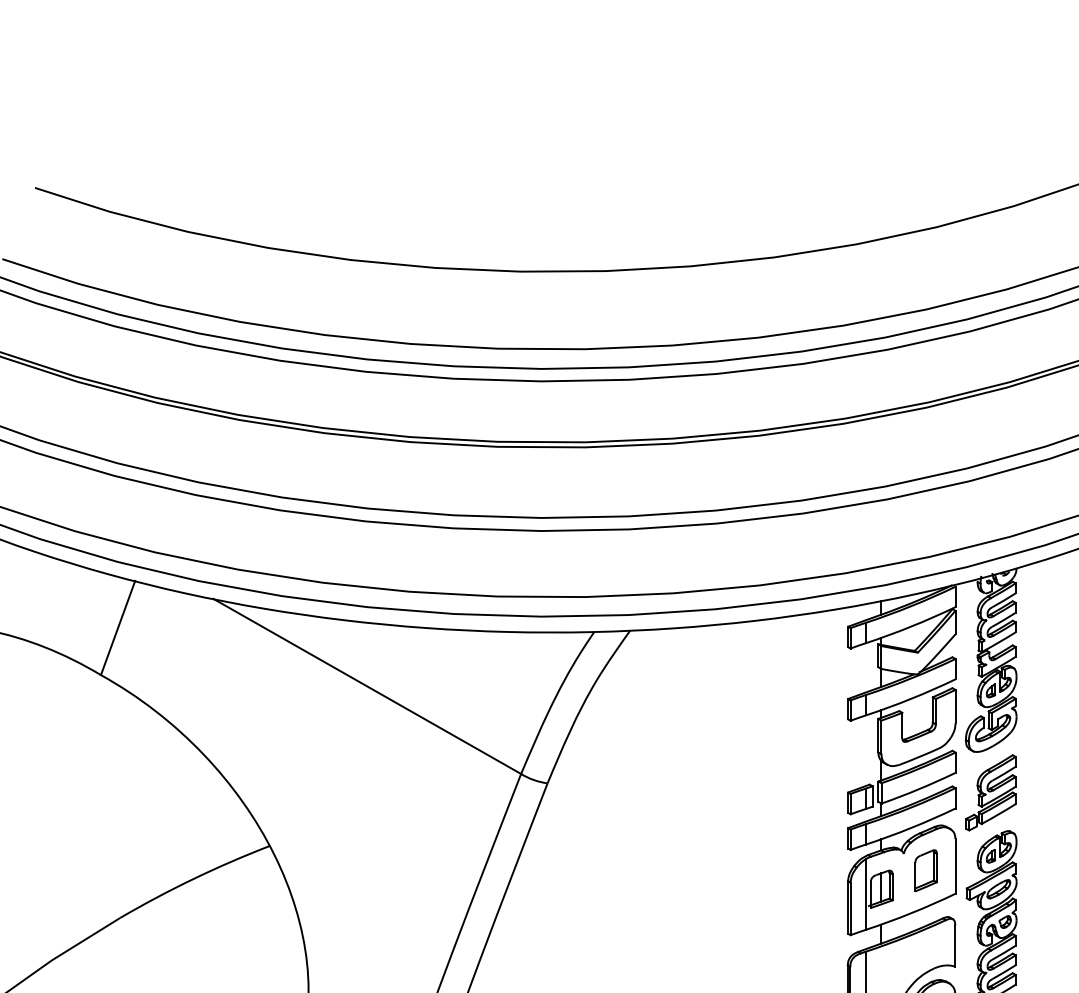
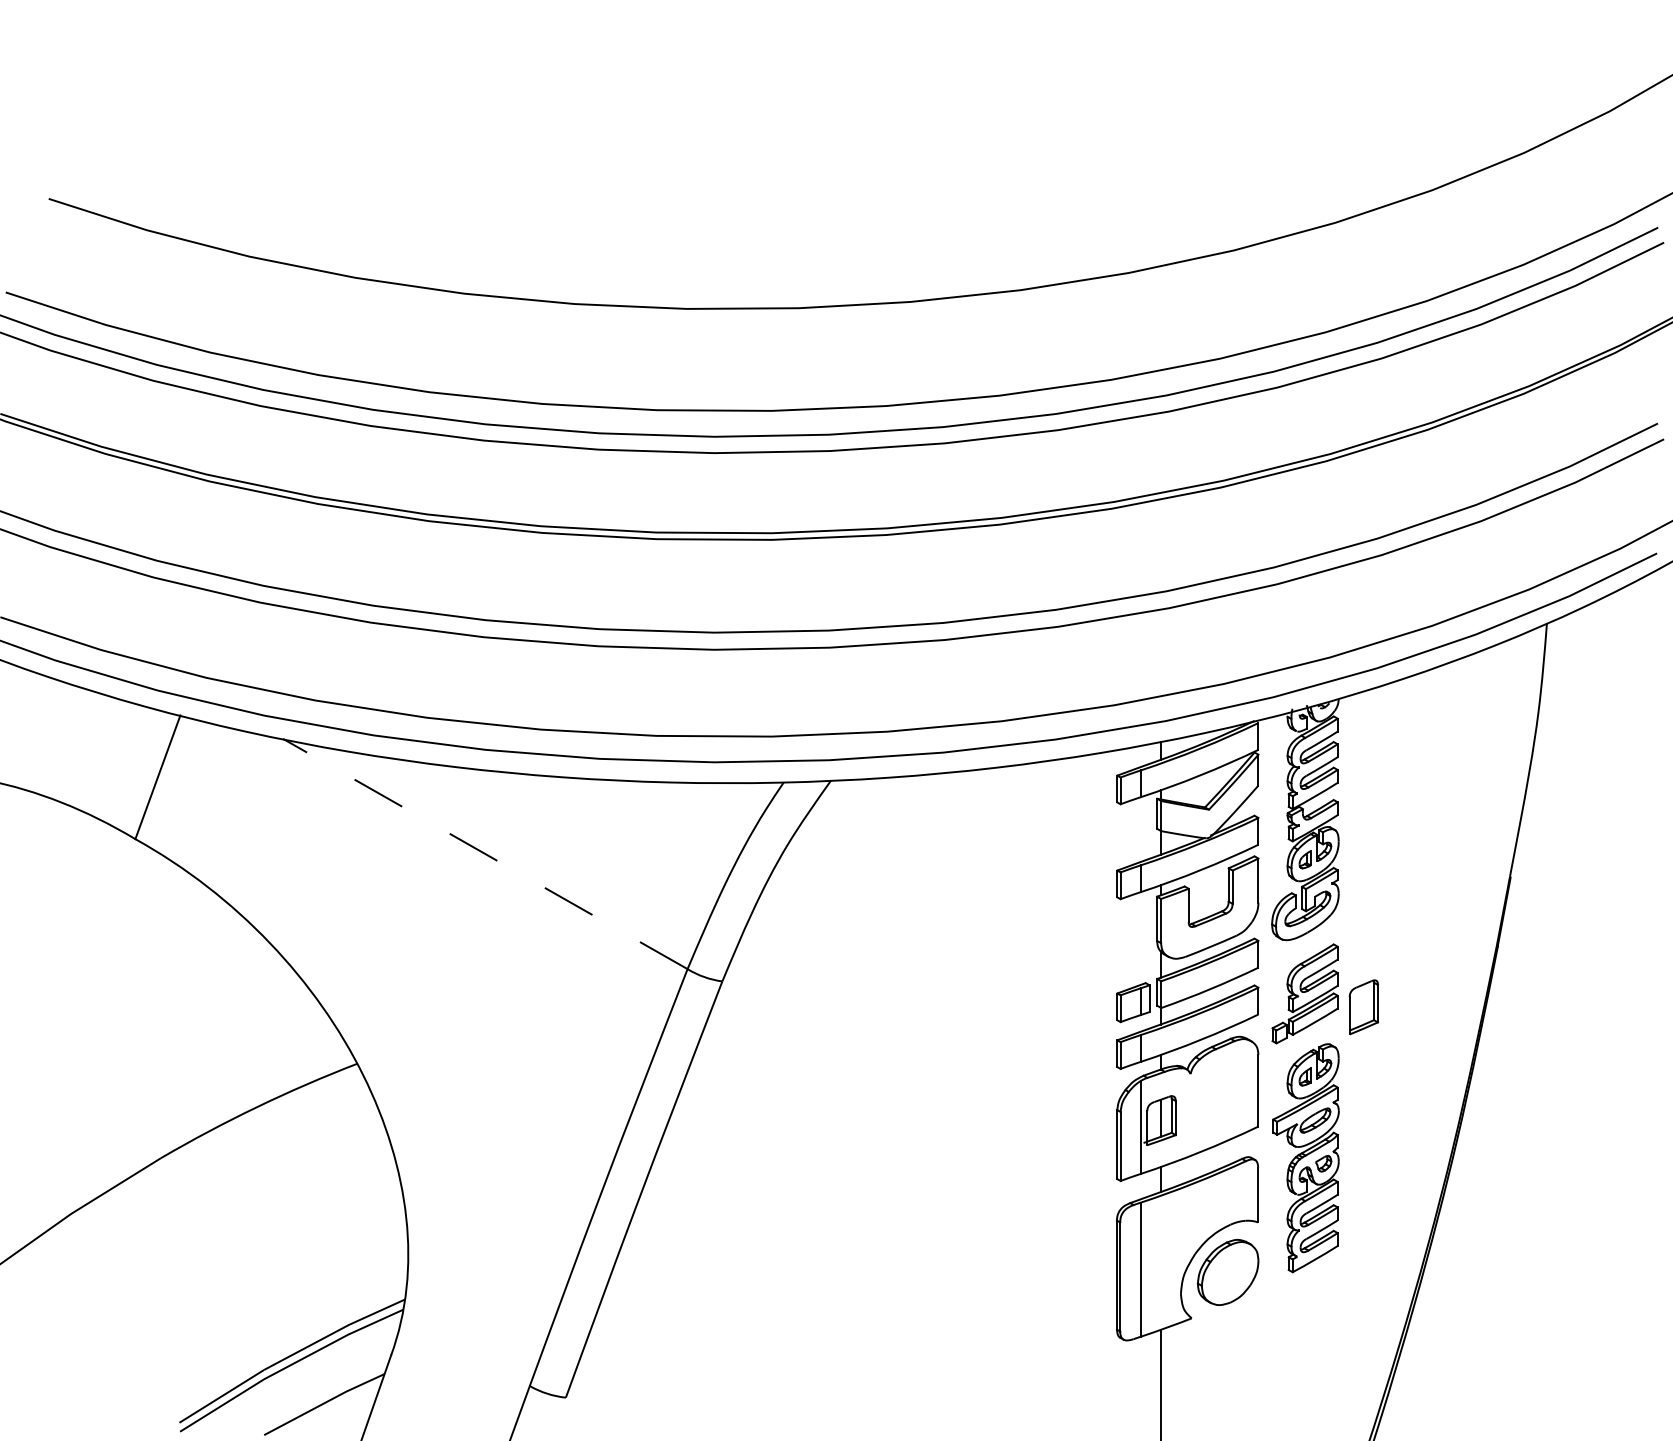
line: (367, 686) -> (485, 854), solid -> dashed
part: (925, 870) -> (1363, 1007), moved

